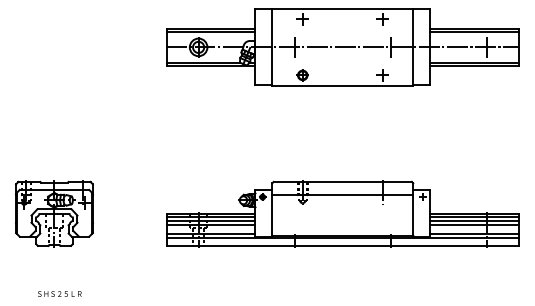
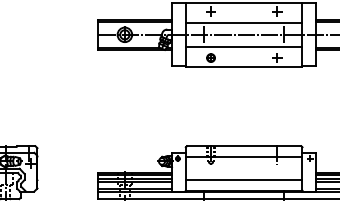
line: (342, 33) -> (243, 23), added
line: (342, 61) -> (243, 46), added
line: (342, 222) -> (243, 179), added

